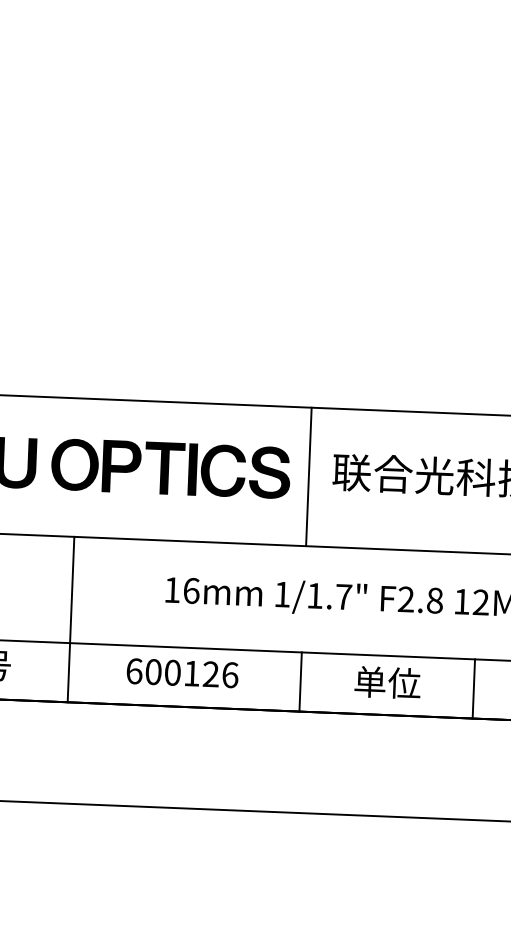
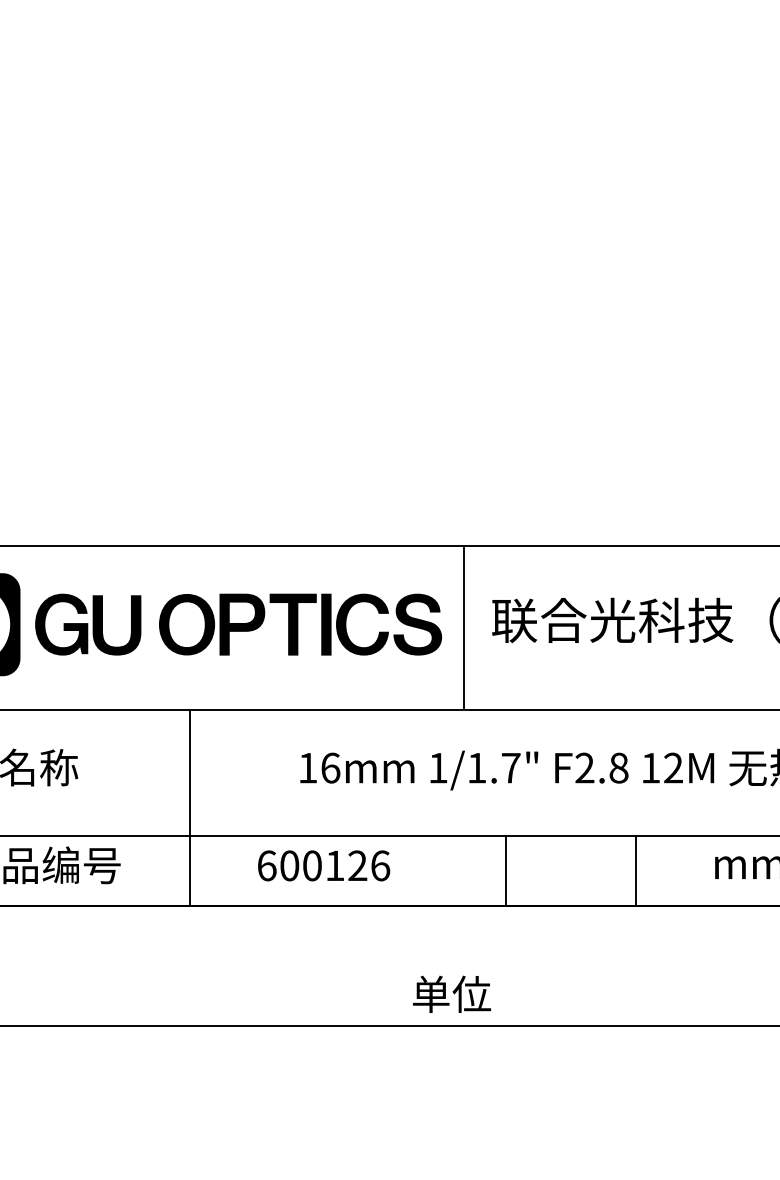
line: (300, 681) -> (505, 870), moved
text: (387, 682) -> (451, 993), moved
line: (474, 688) -> (636, 870), moved

